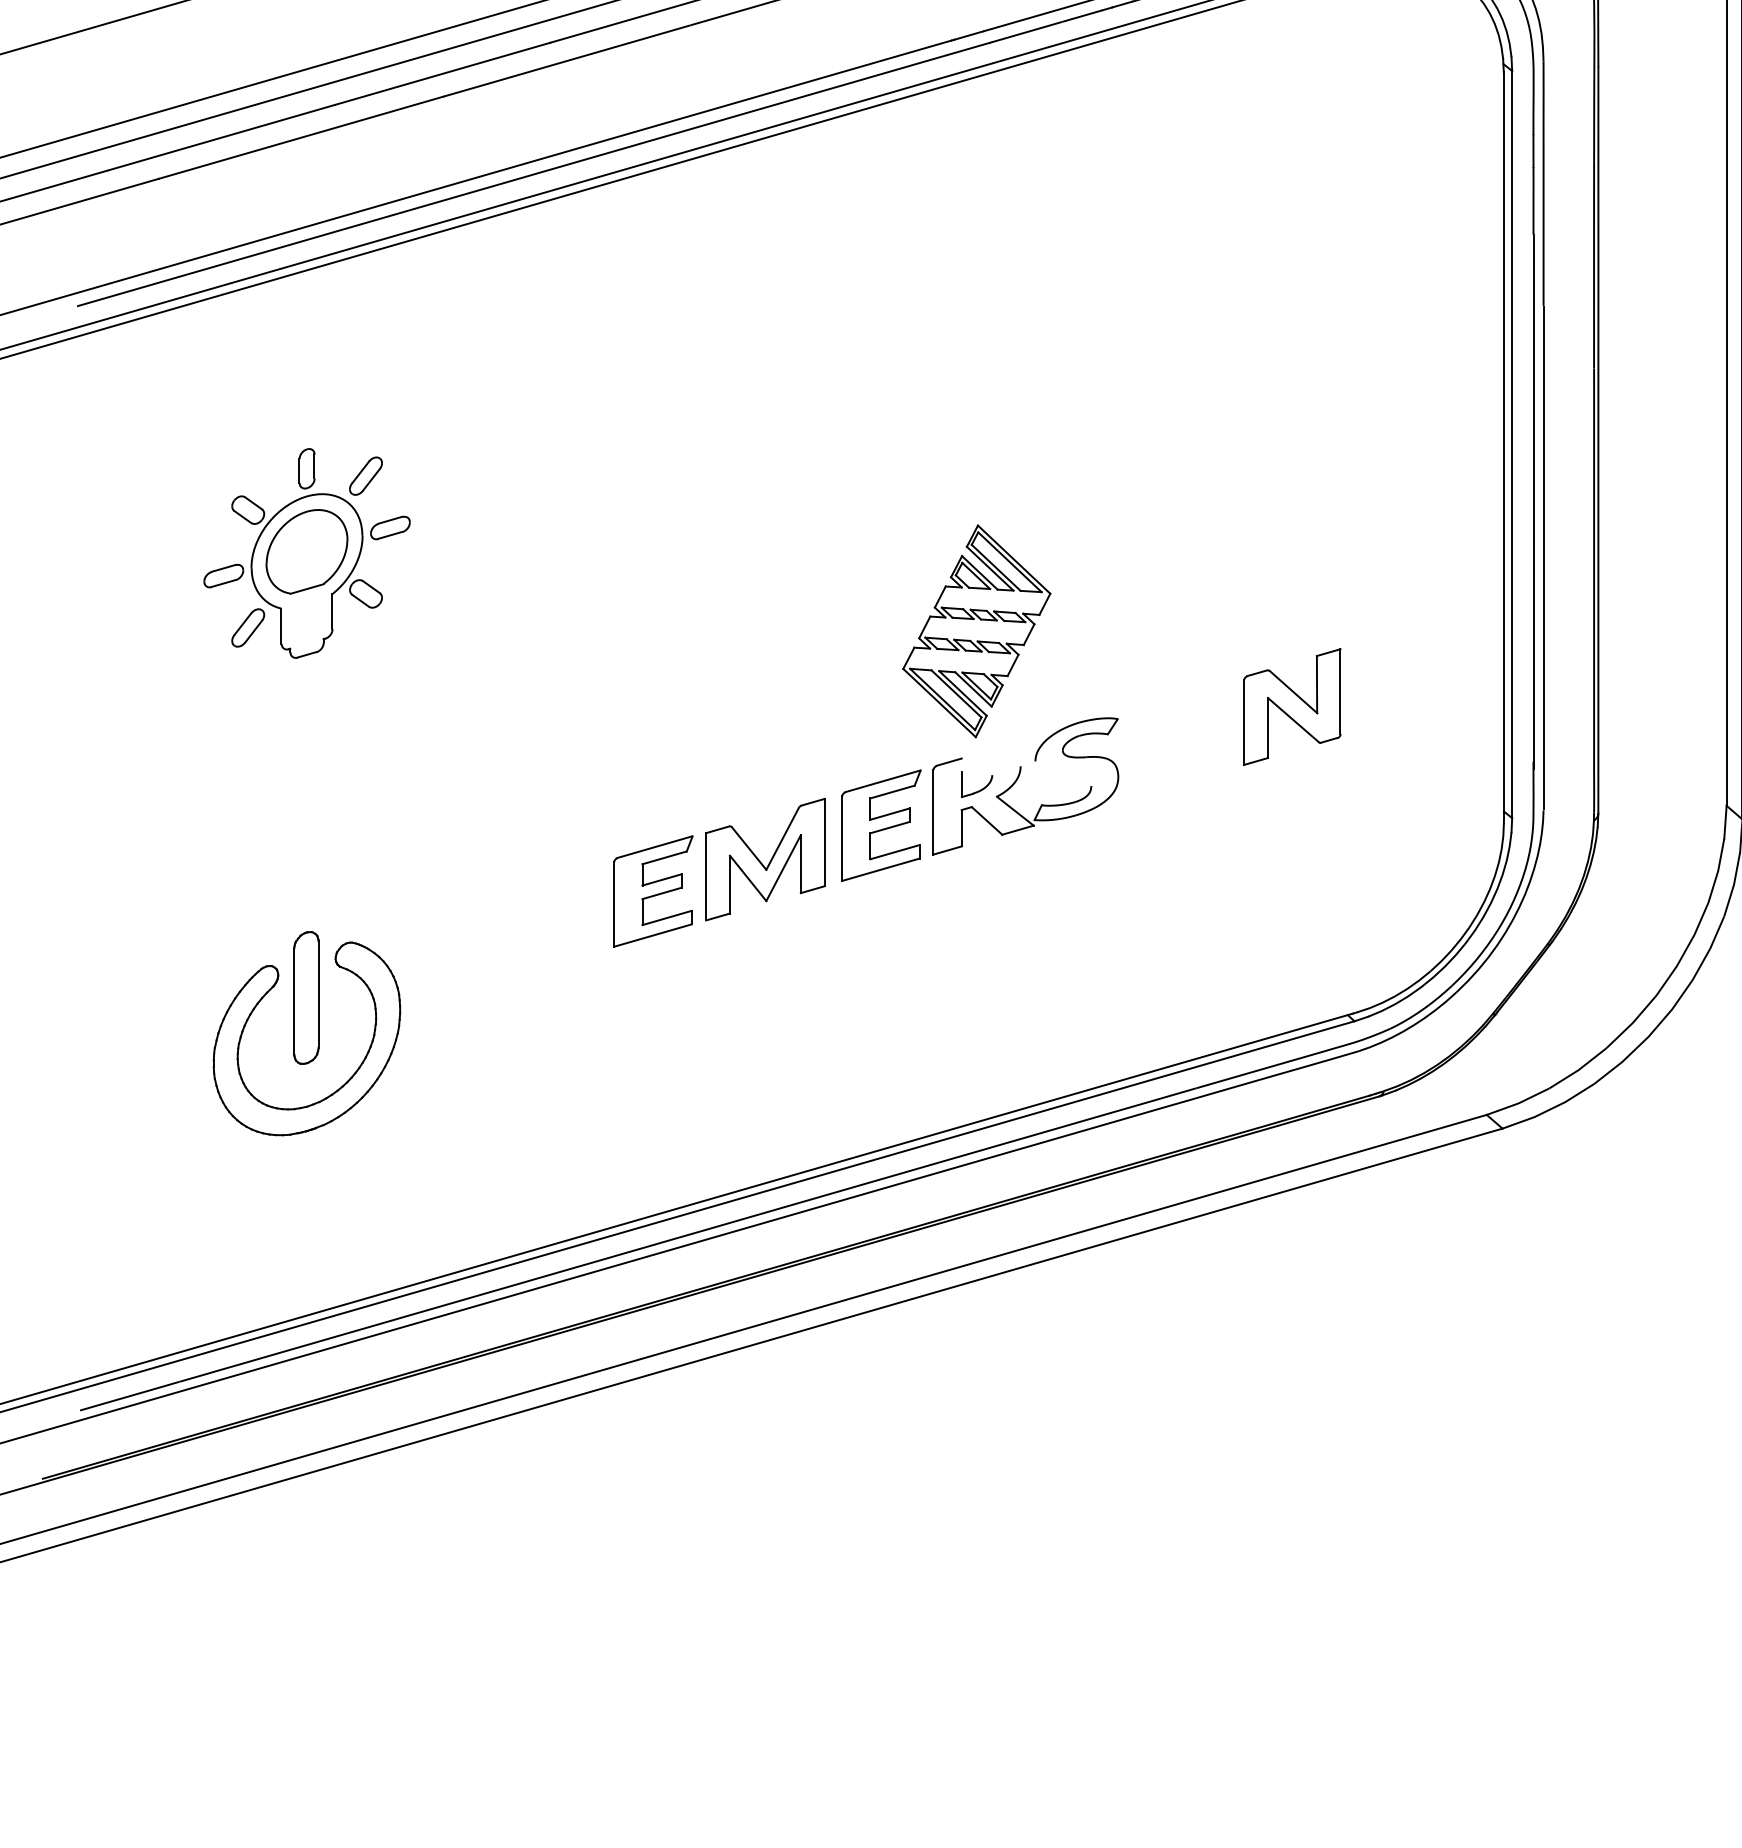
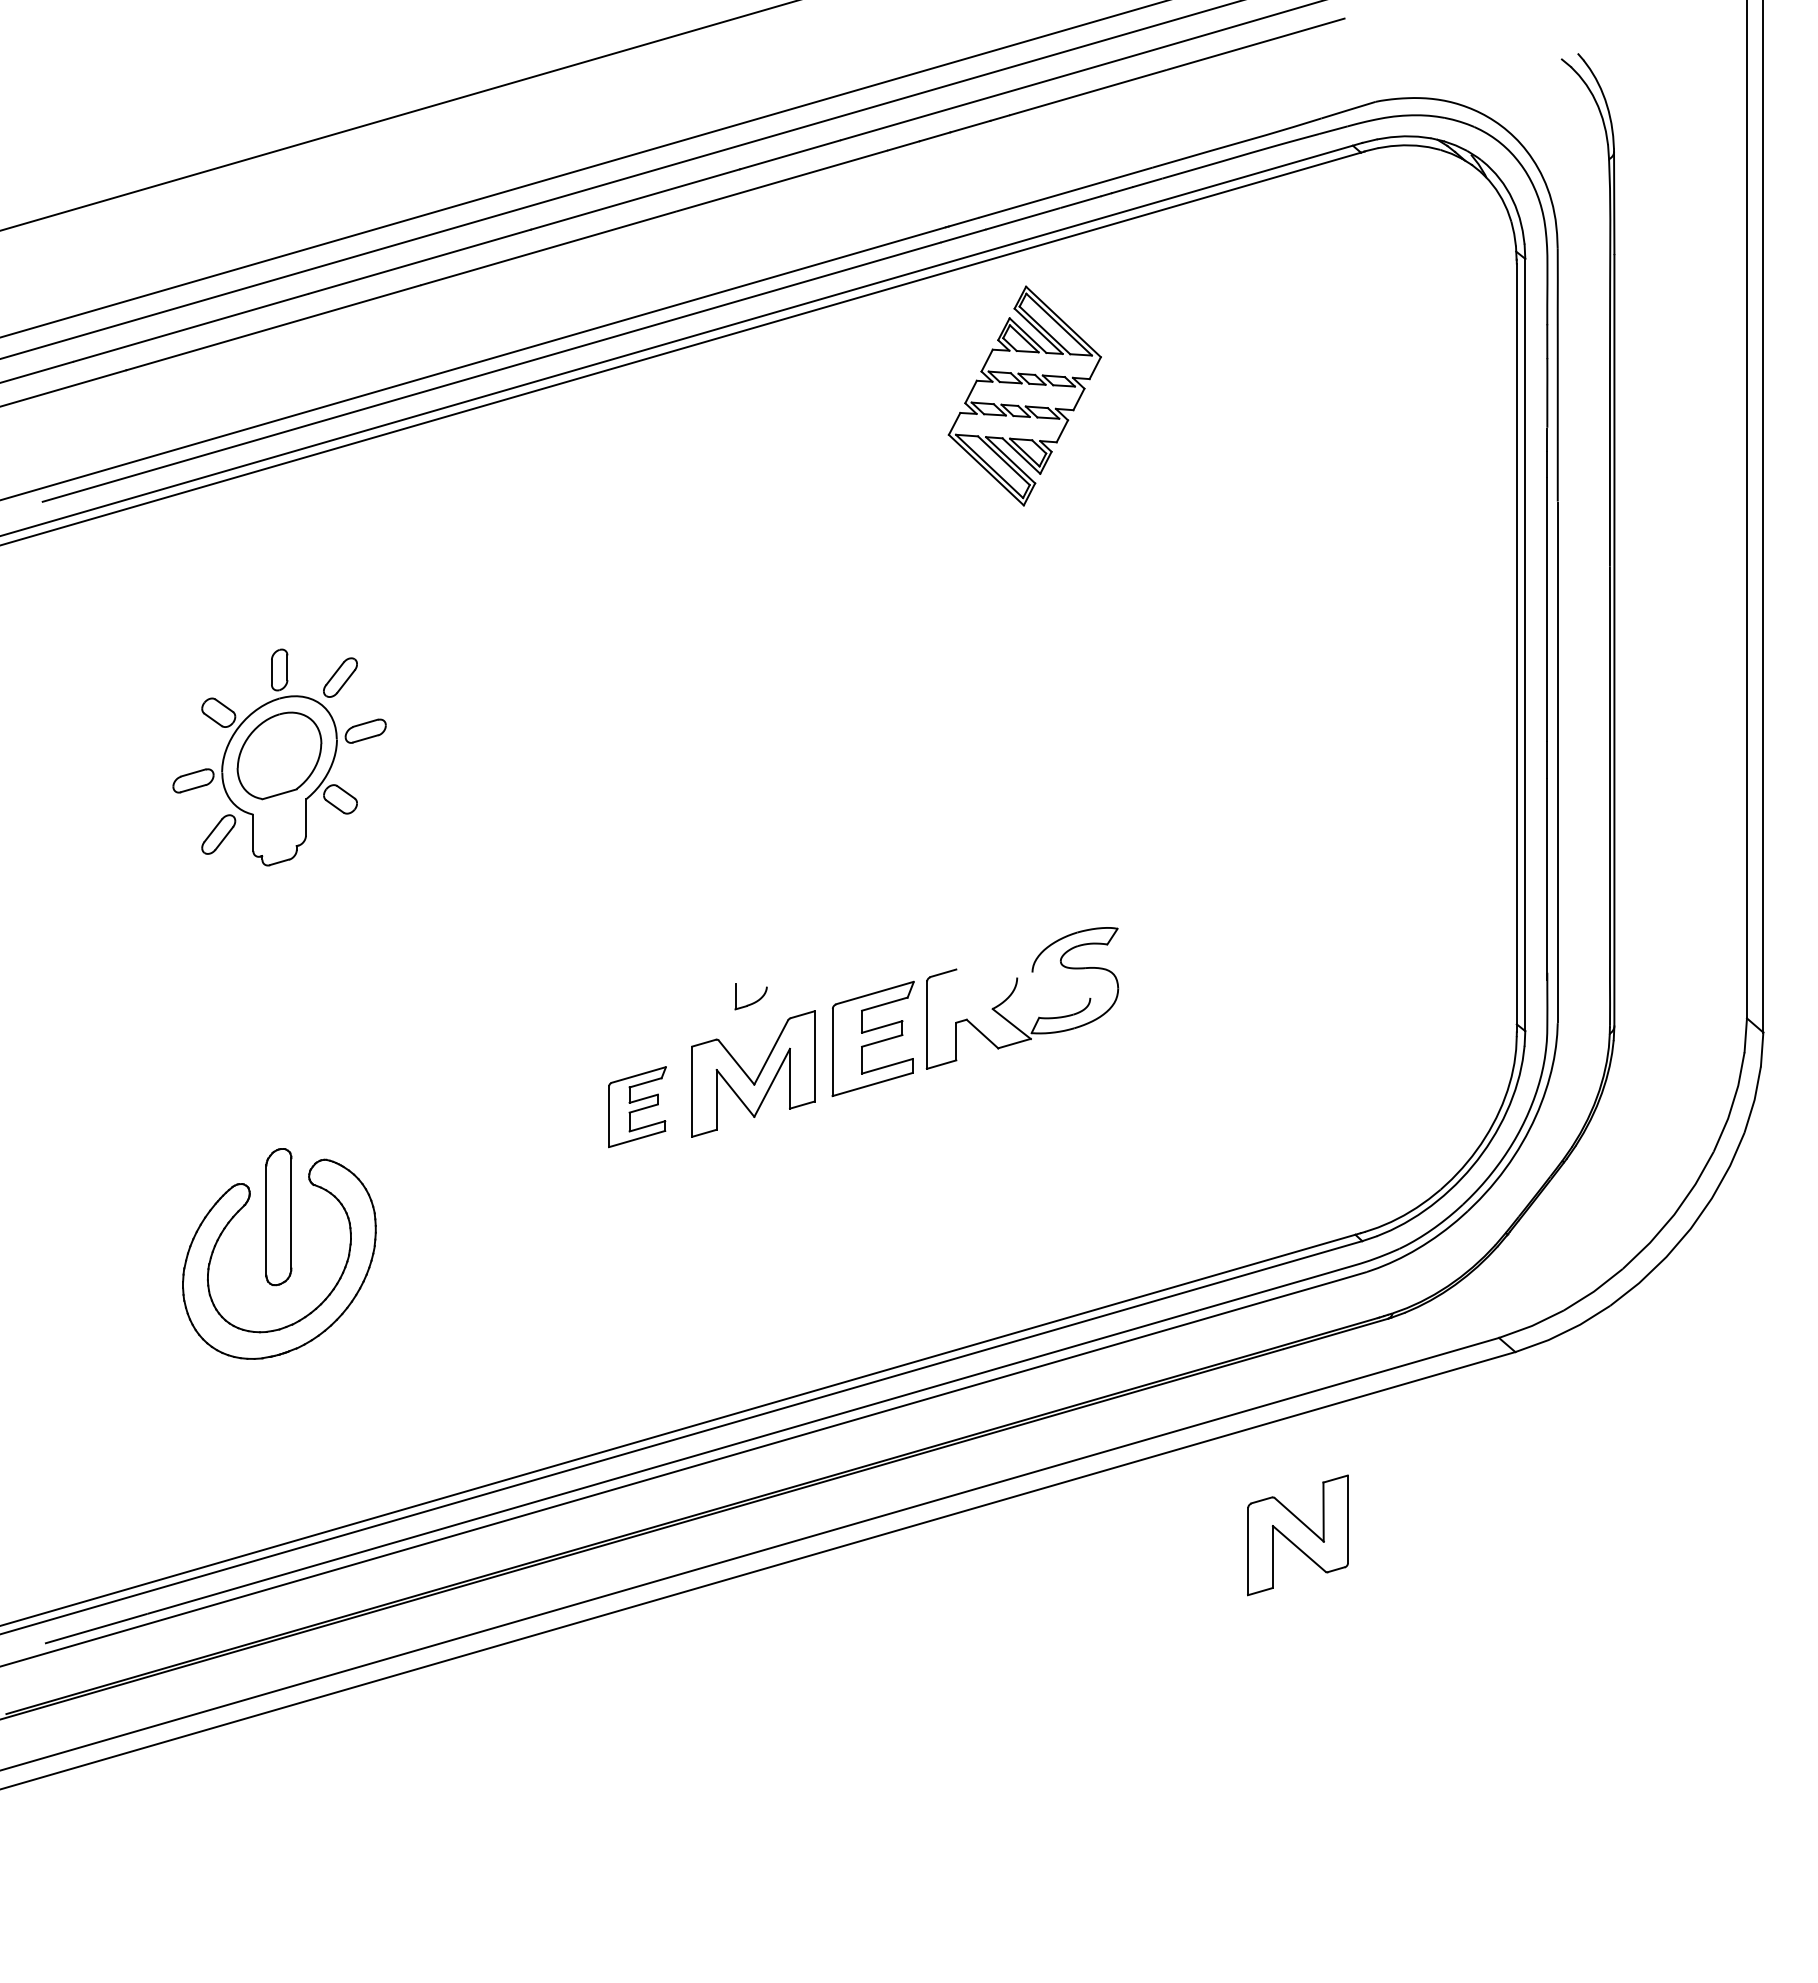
part: (976, 630) -> (1024, 395), moved
part: (1291, 707) -> (1297, 1535), moved
part: (978, 790) -> (752, 1002), moved
part: (653, 892) -> (637, 1107), size x0.7

